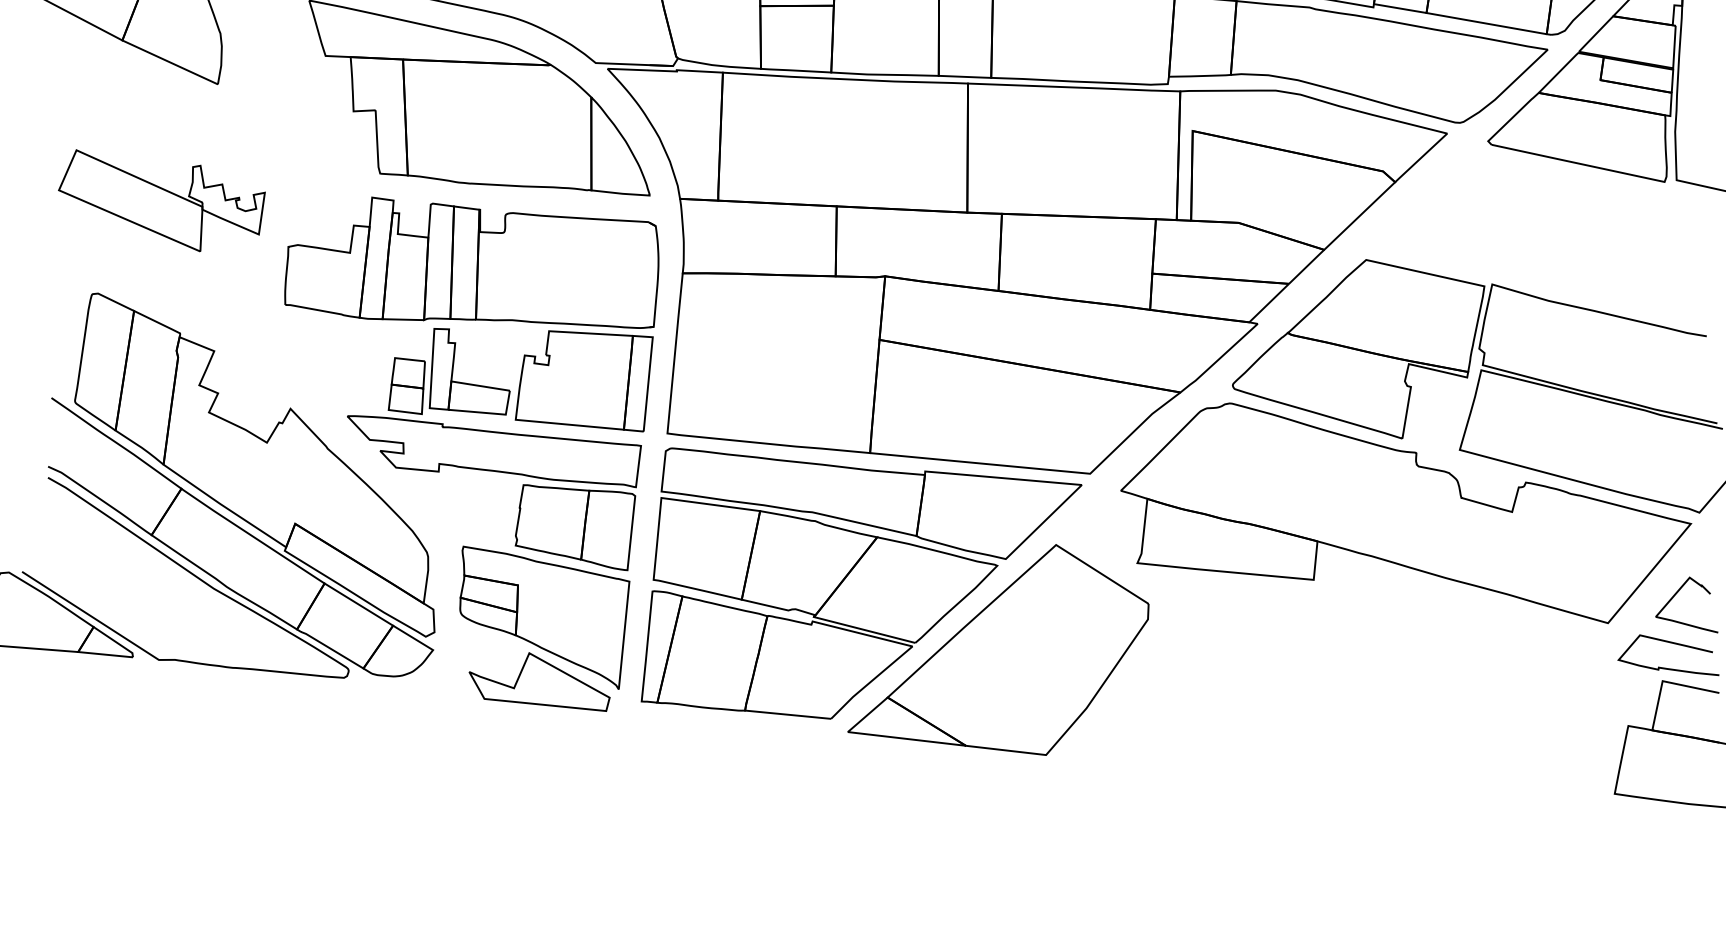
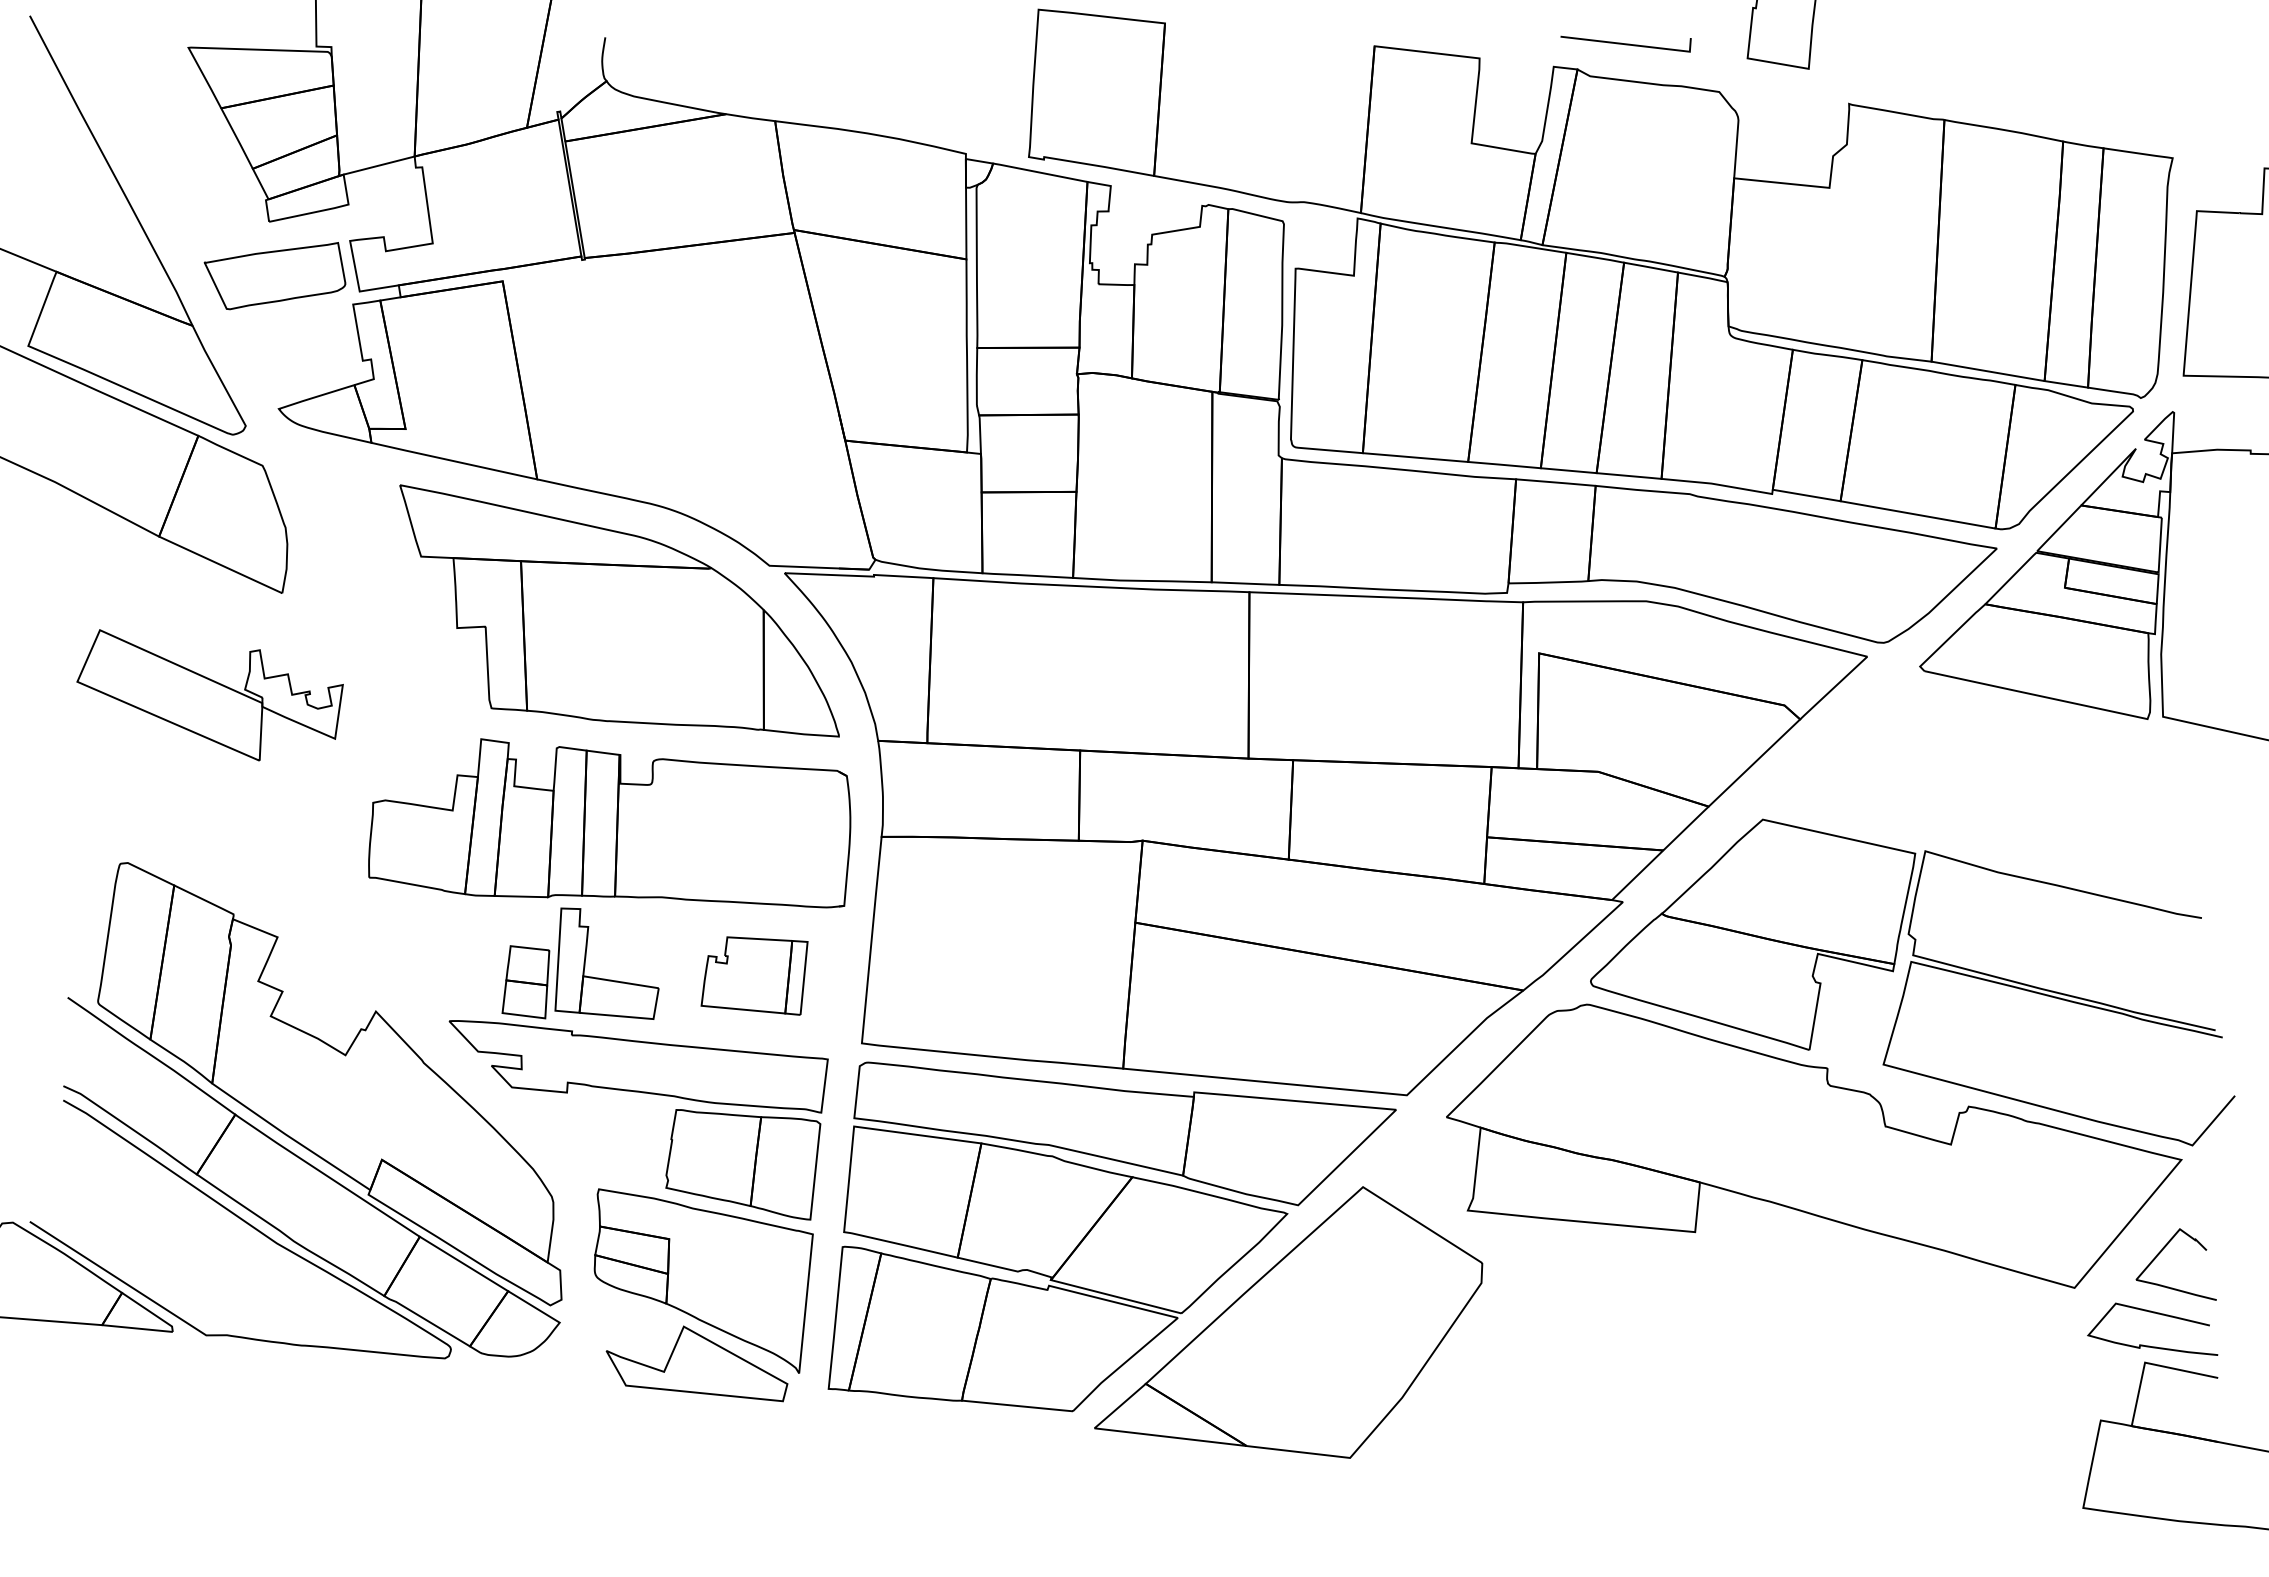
part: (161, 200) -> (209, 695), moved
part: (584, 380) -> (754, 975), size x0.6

